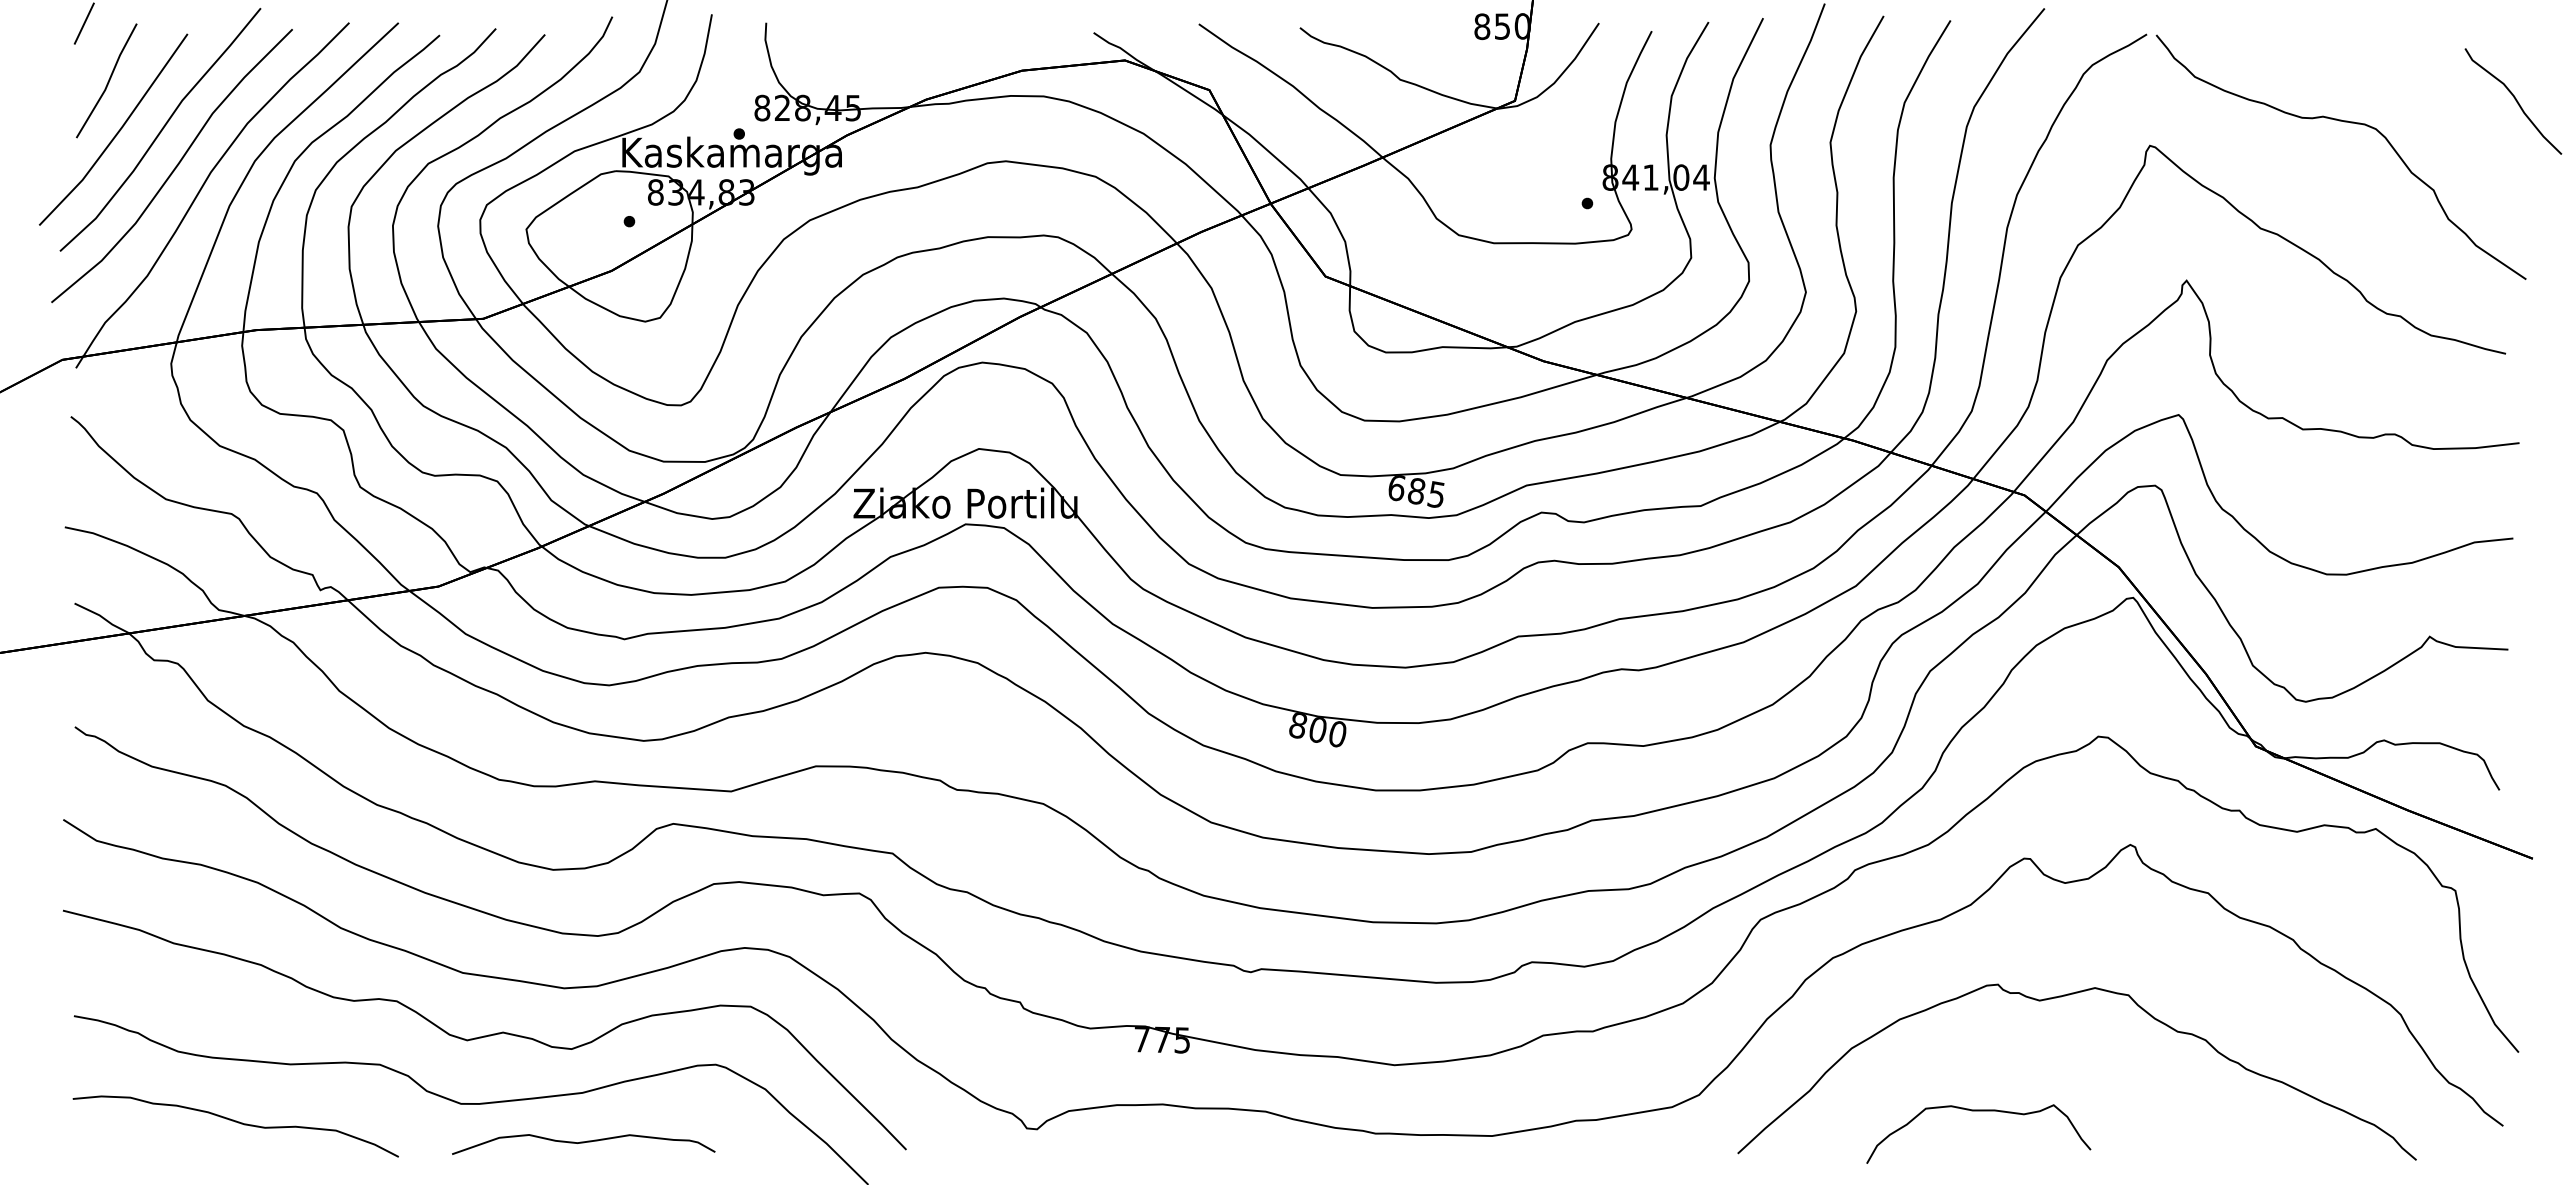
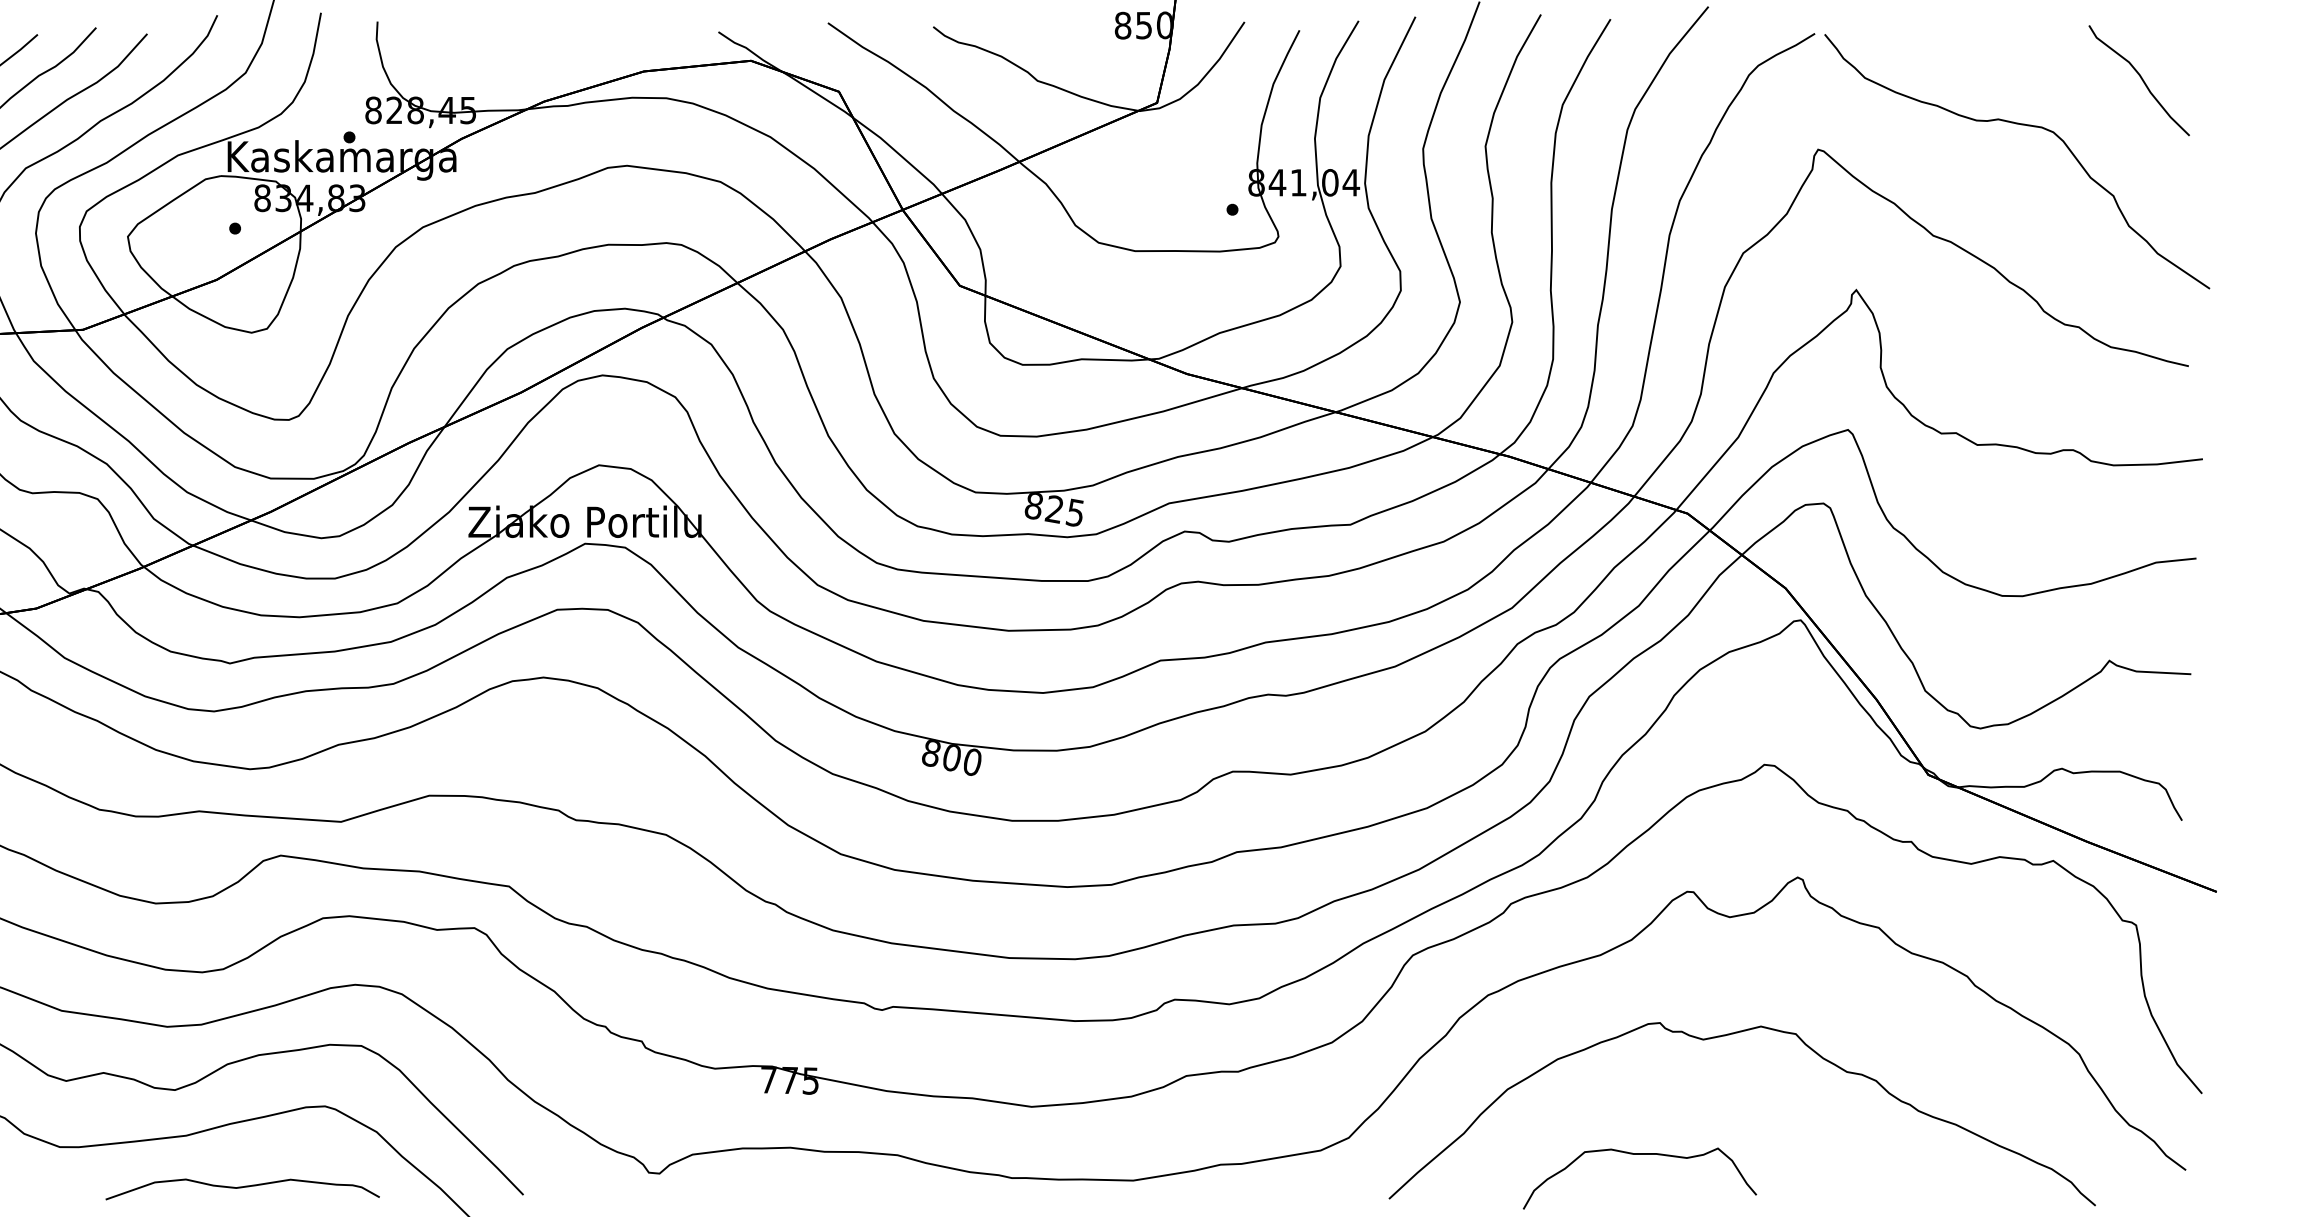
curve: (2514, 99) -> (2140, 78), moved
text: (1406, 490) -> (1044, 508), 685 -> 825
curve: (583, 1143) -> (242, 1188), moved

